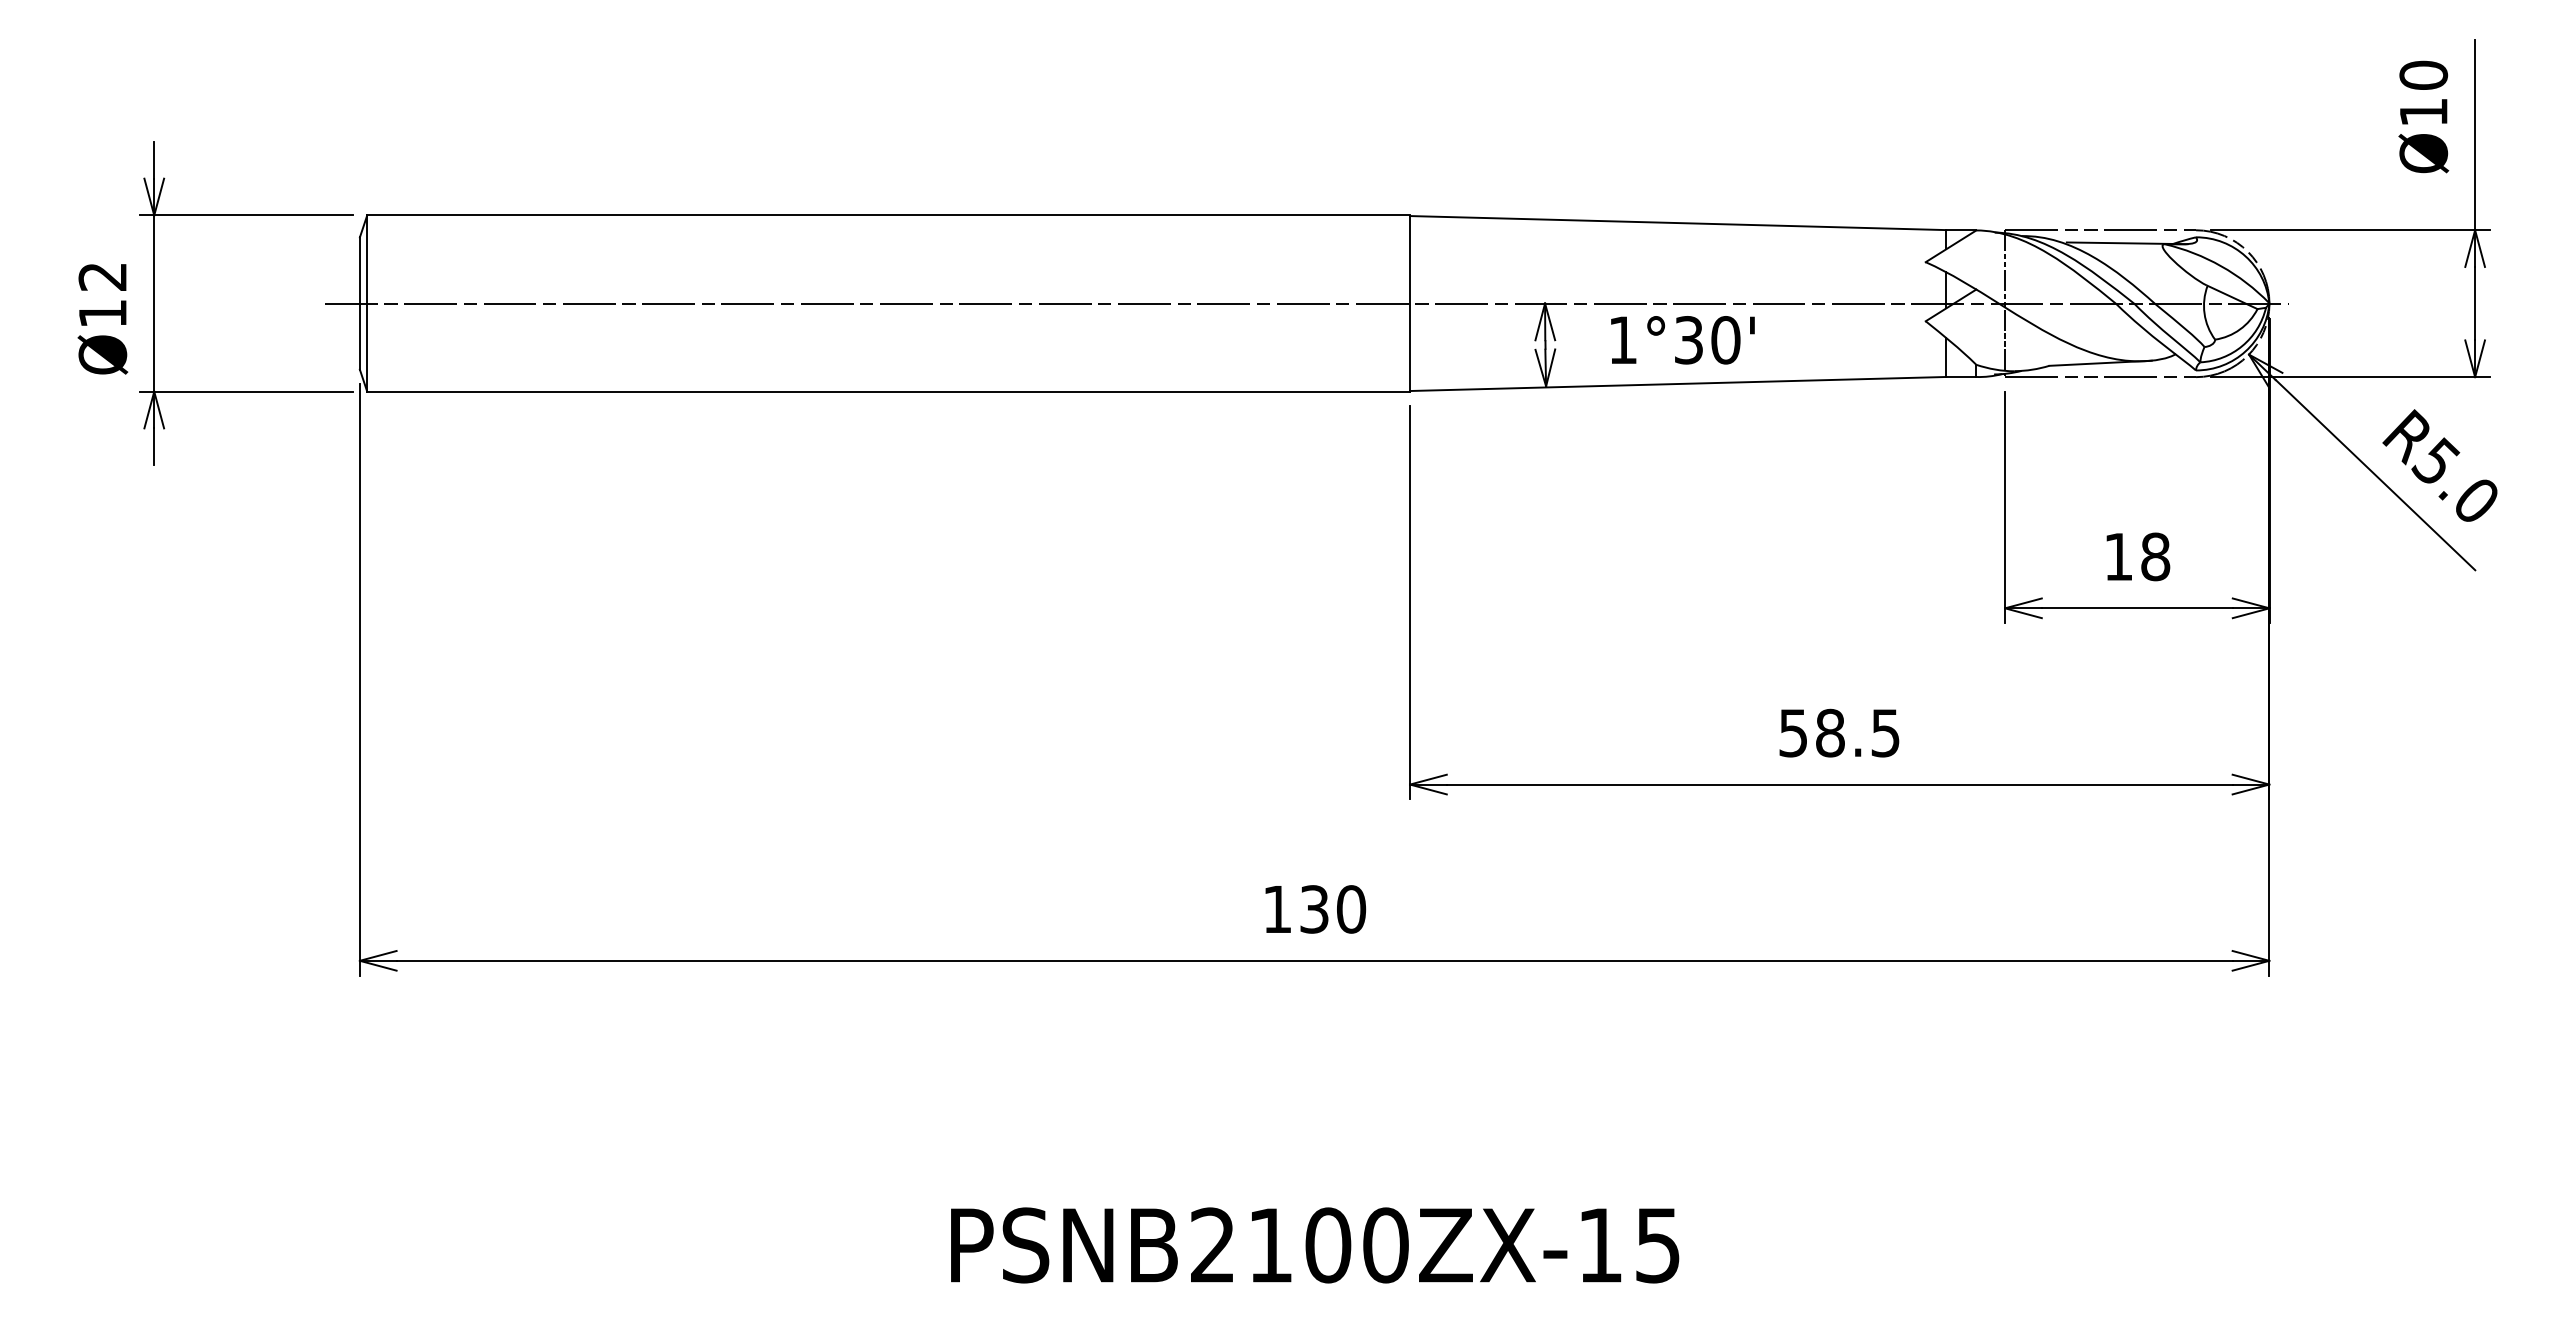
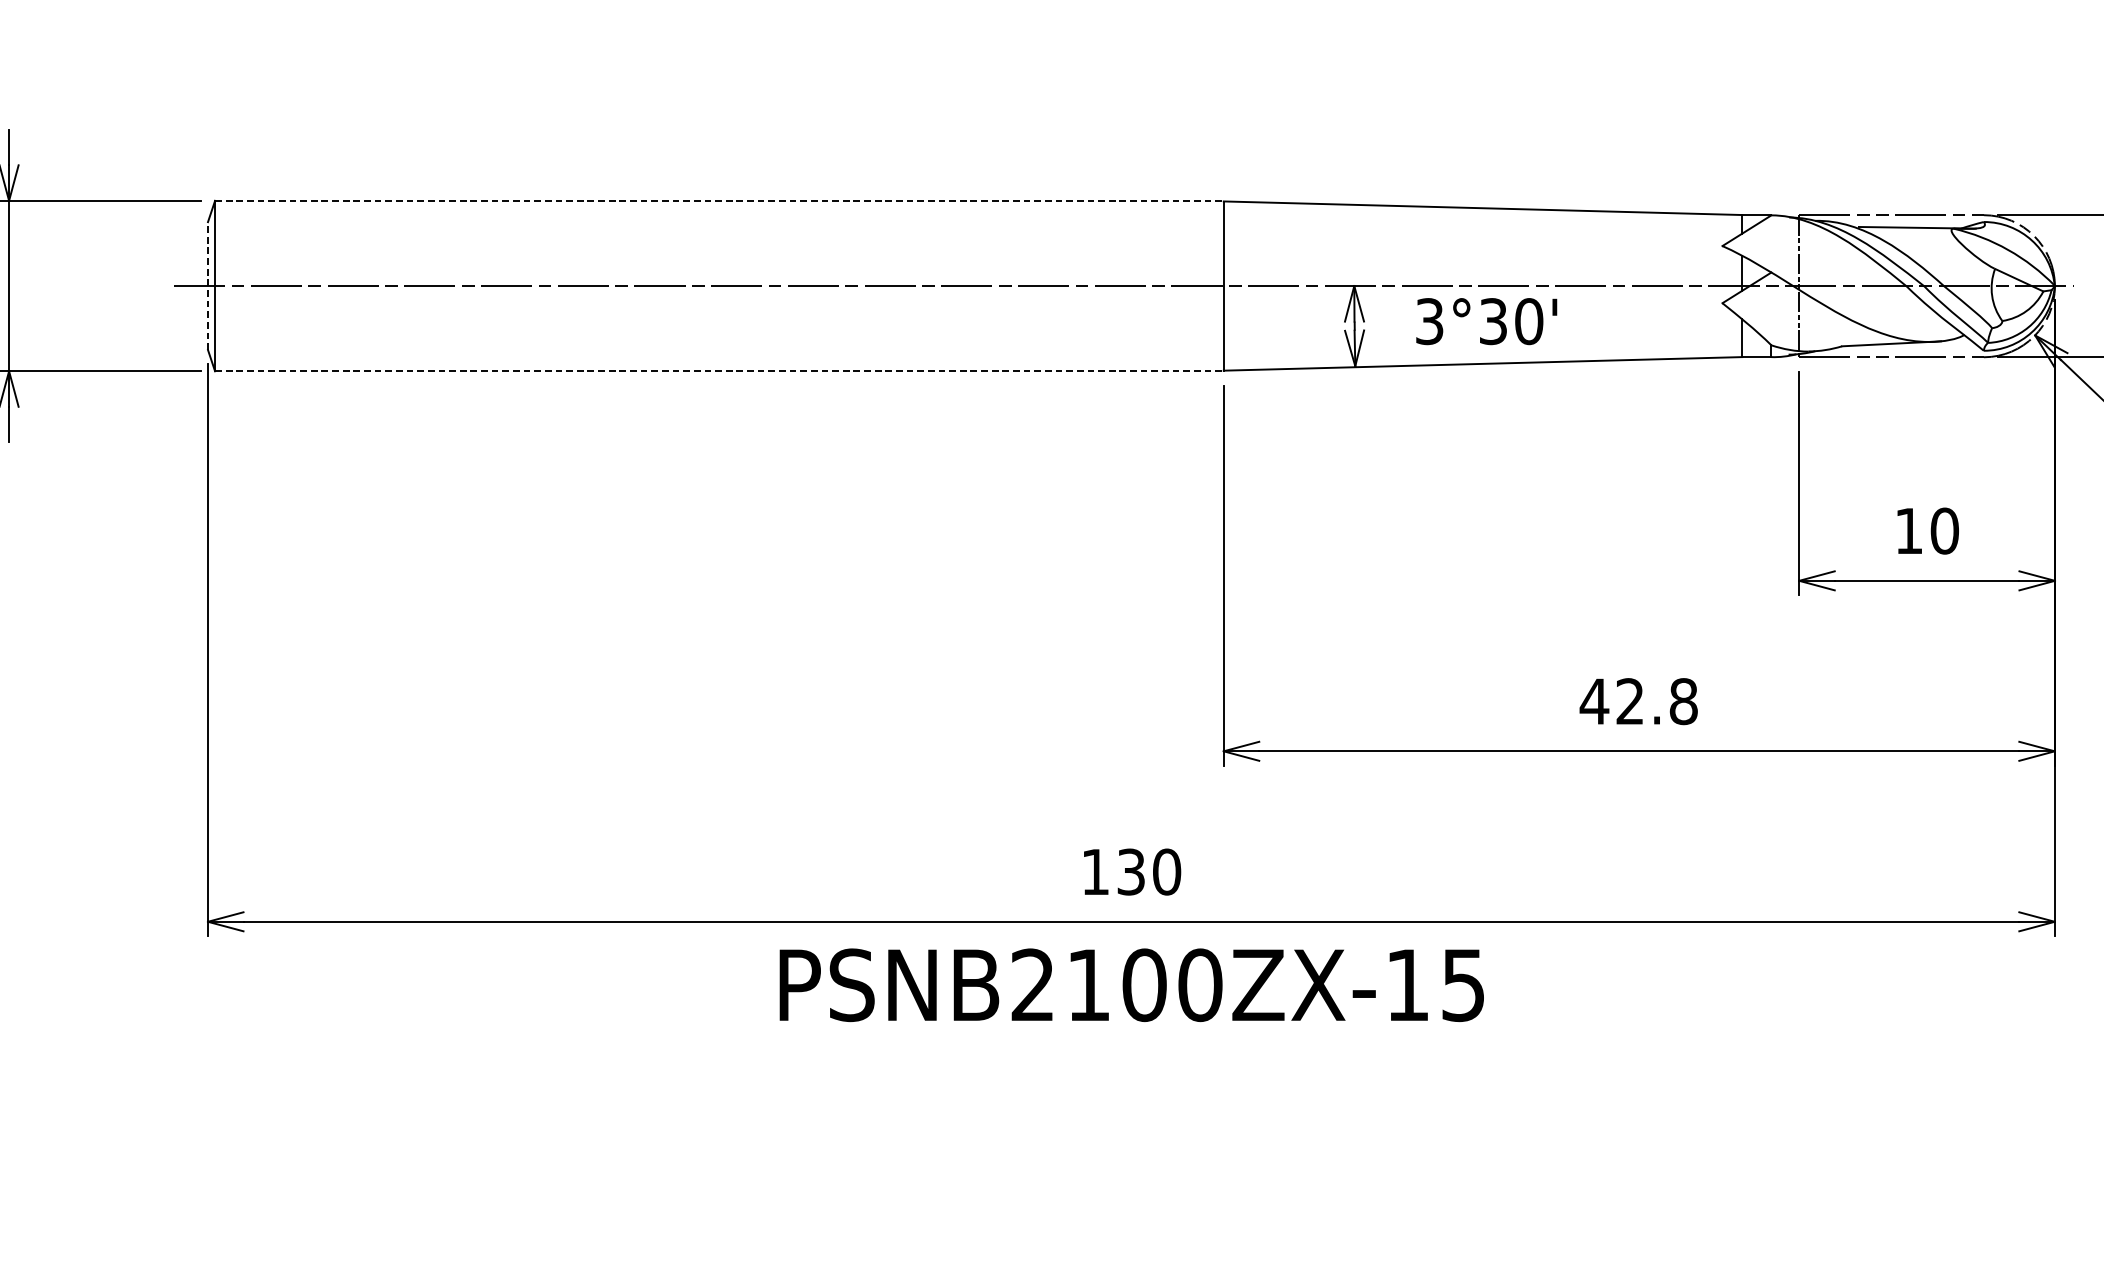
line: (889, 215) -> (720, 200), solid -> dashed
line: (359, 303) -> (207, 286), solid -> dashed
text: (1622, 340) -> (1429, 321), 1°30' -> 3°30'
line: (889, 391) -> (720, 371), solid -> dashed
text: (2155, 556) -> (1944, 530), 18 -> 10
text: (1839, 732) -> (1639, 700), 58.5 -> 42.8
text: (1315, 1245) -> (1132, 985), moved

